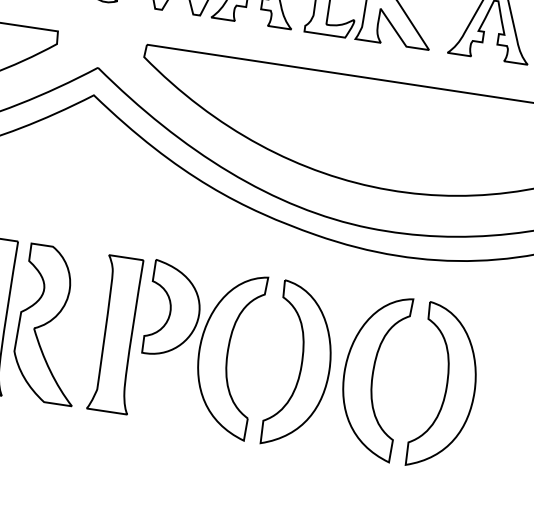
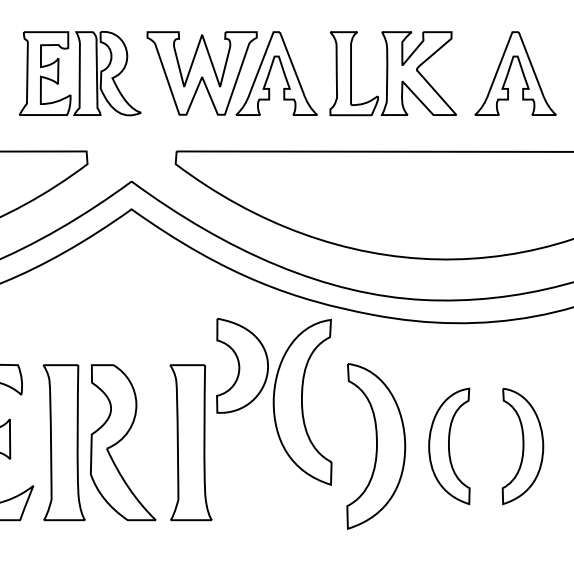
part: (200, 349) -> (274, 401), moved
part: (373, 376) -> (449, 446), size x0.7
part: (445, 387) -> (522, 446), size x0.7

